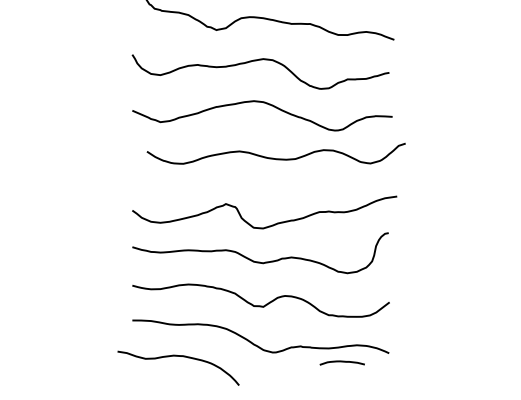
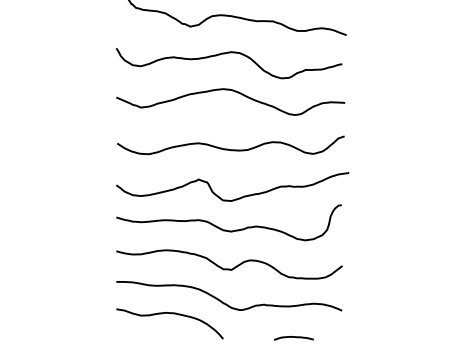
curve: (273, 157) -> (228, 148), moved
curve: (180, 357) -> (171, 314), moved
curve: (341, 362) -> (293, 337), moved

